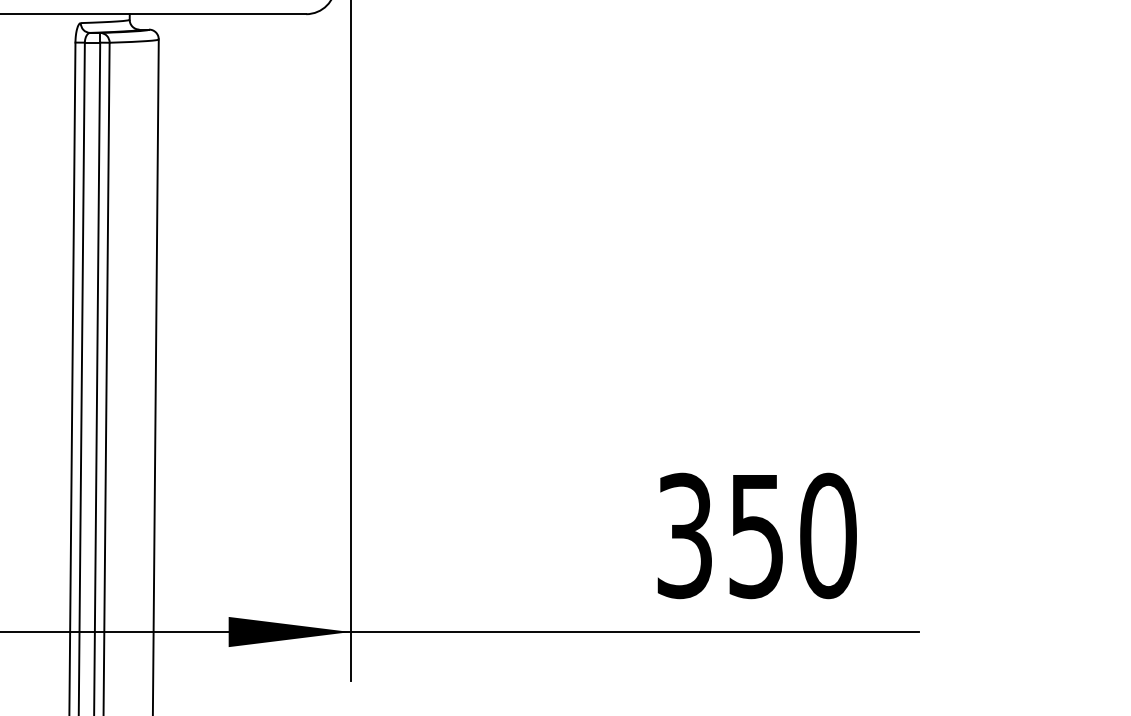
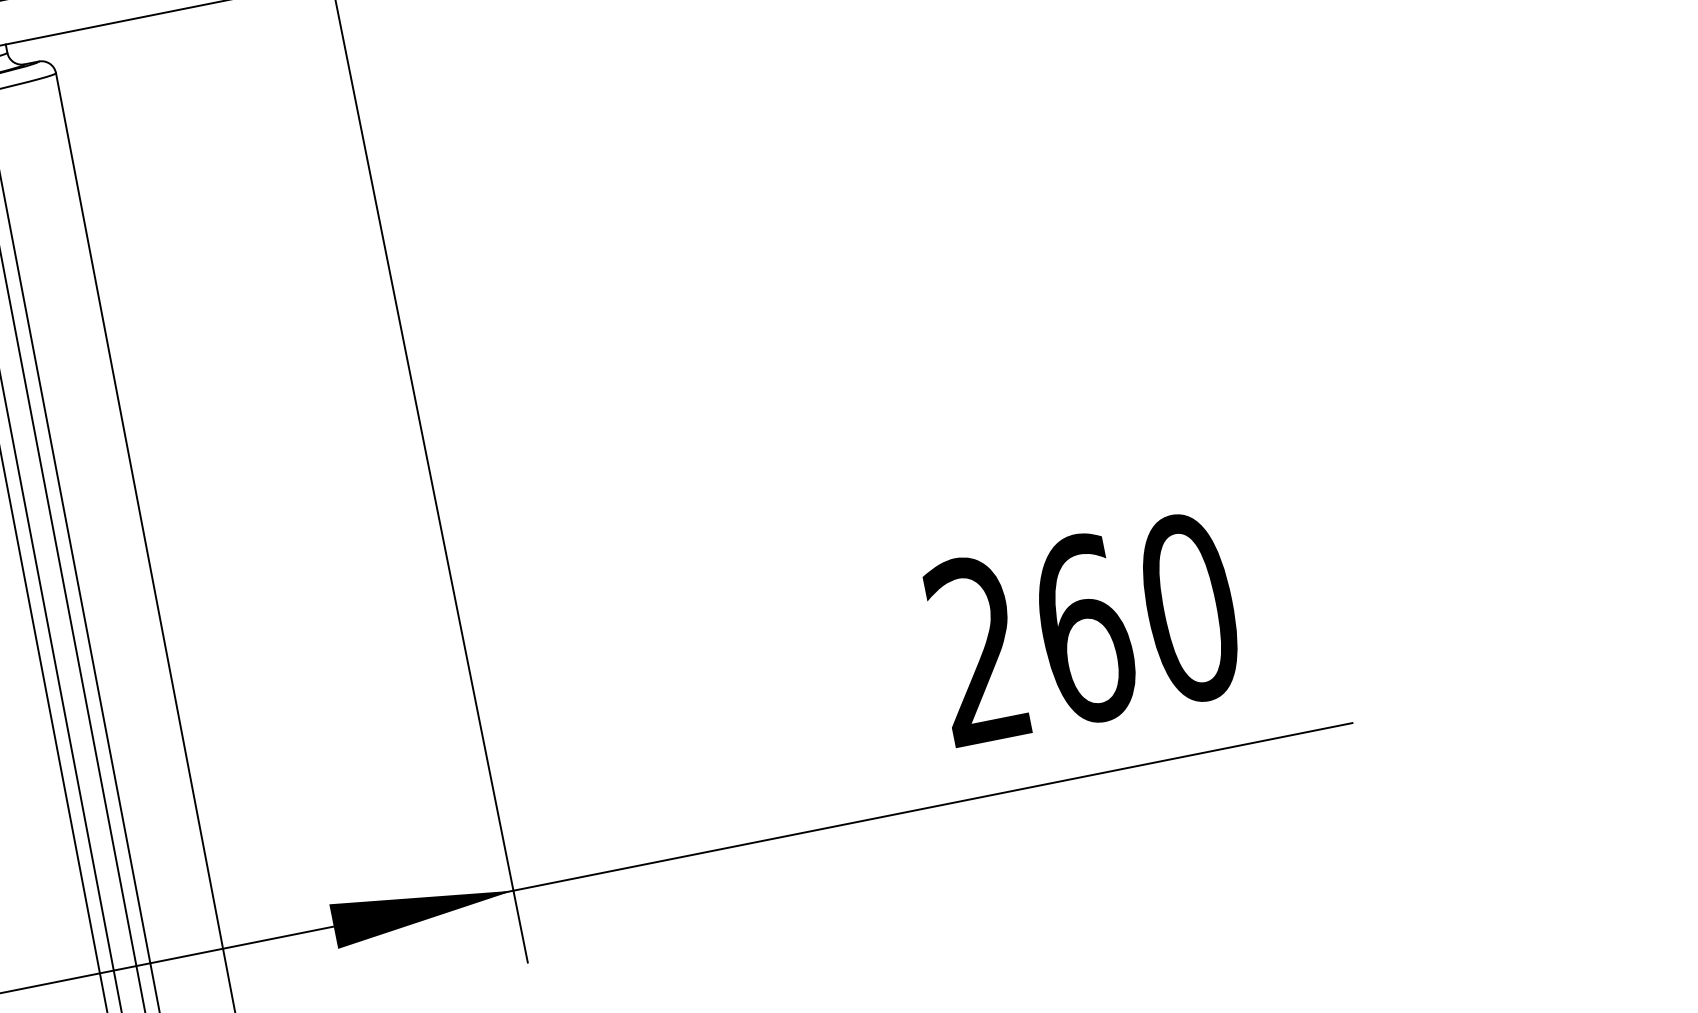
text: (721, 535) -> (1032, 638), 350 -> 260

